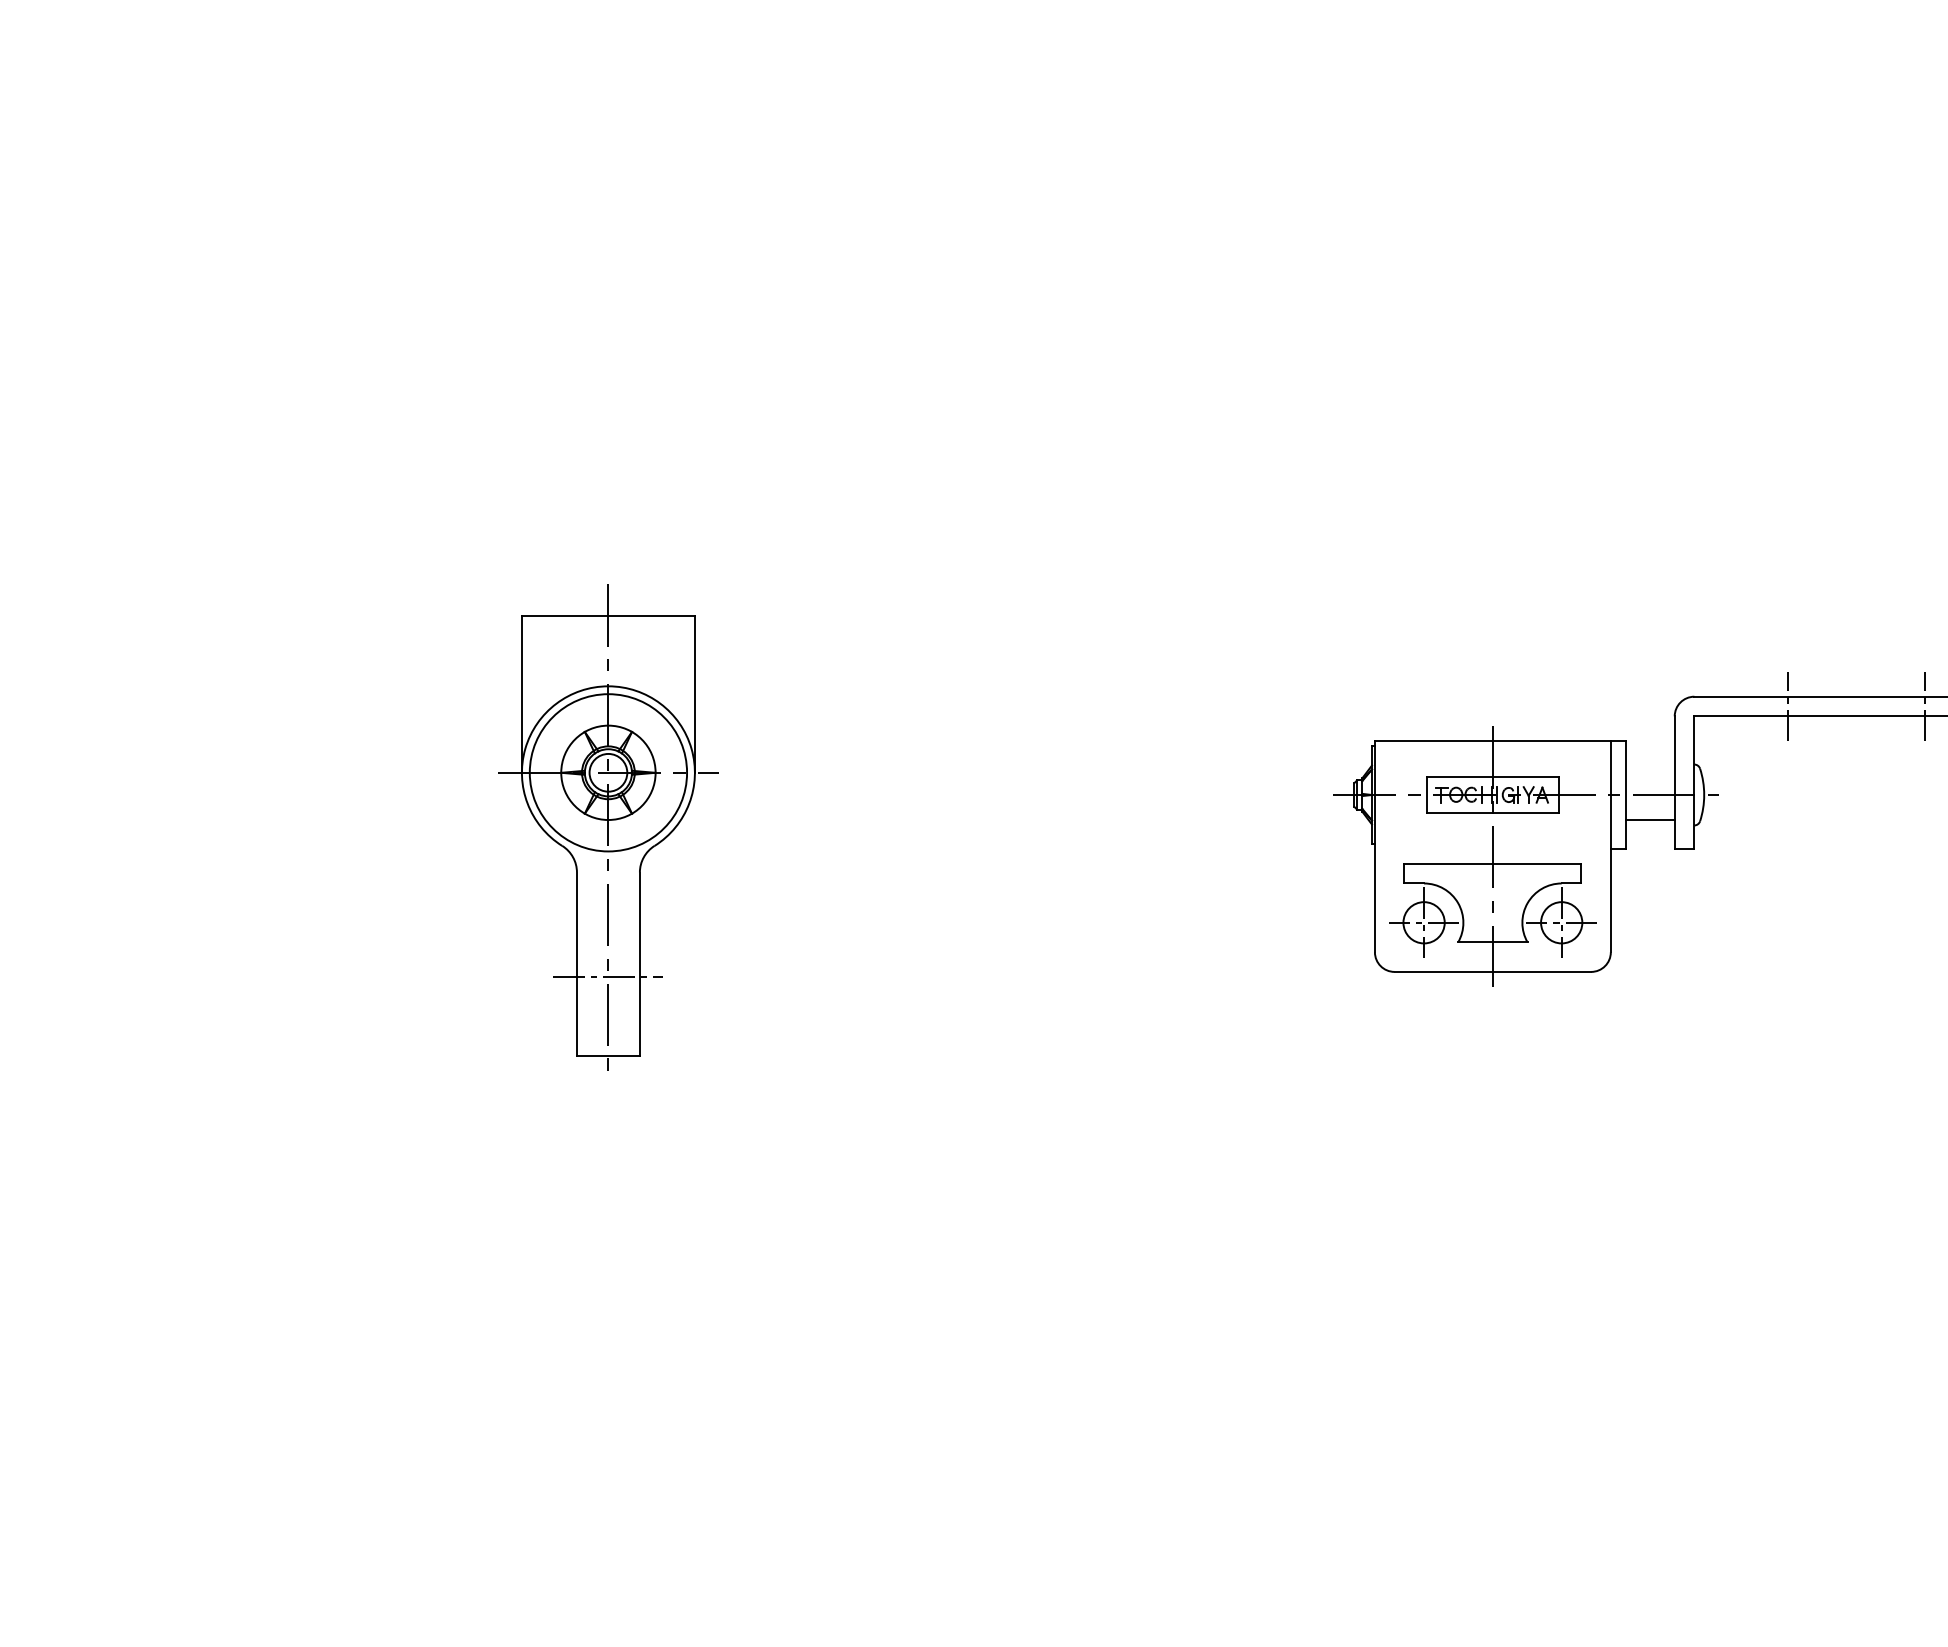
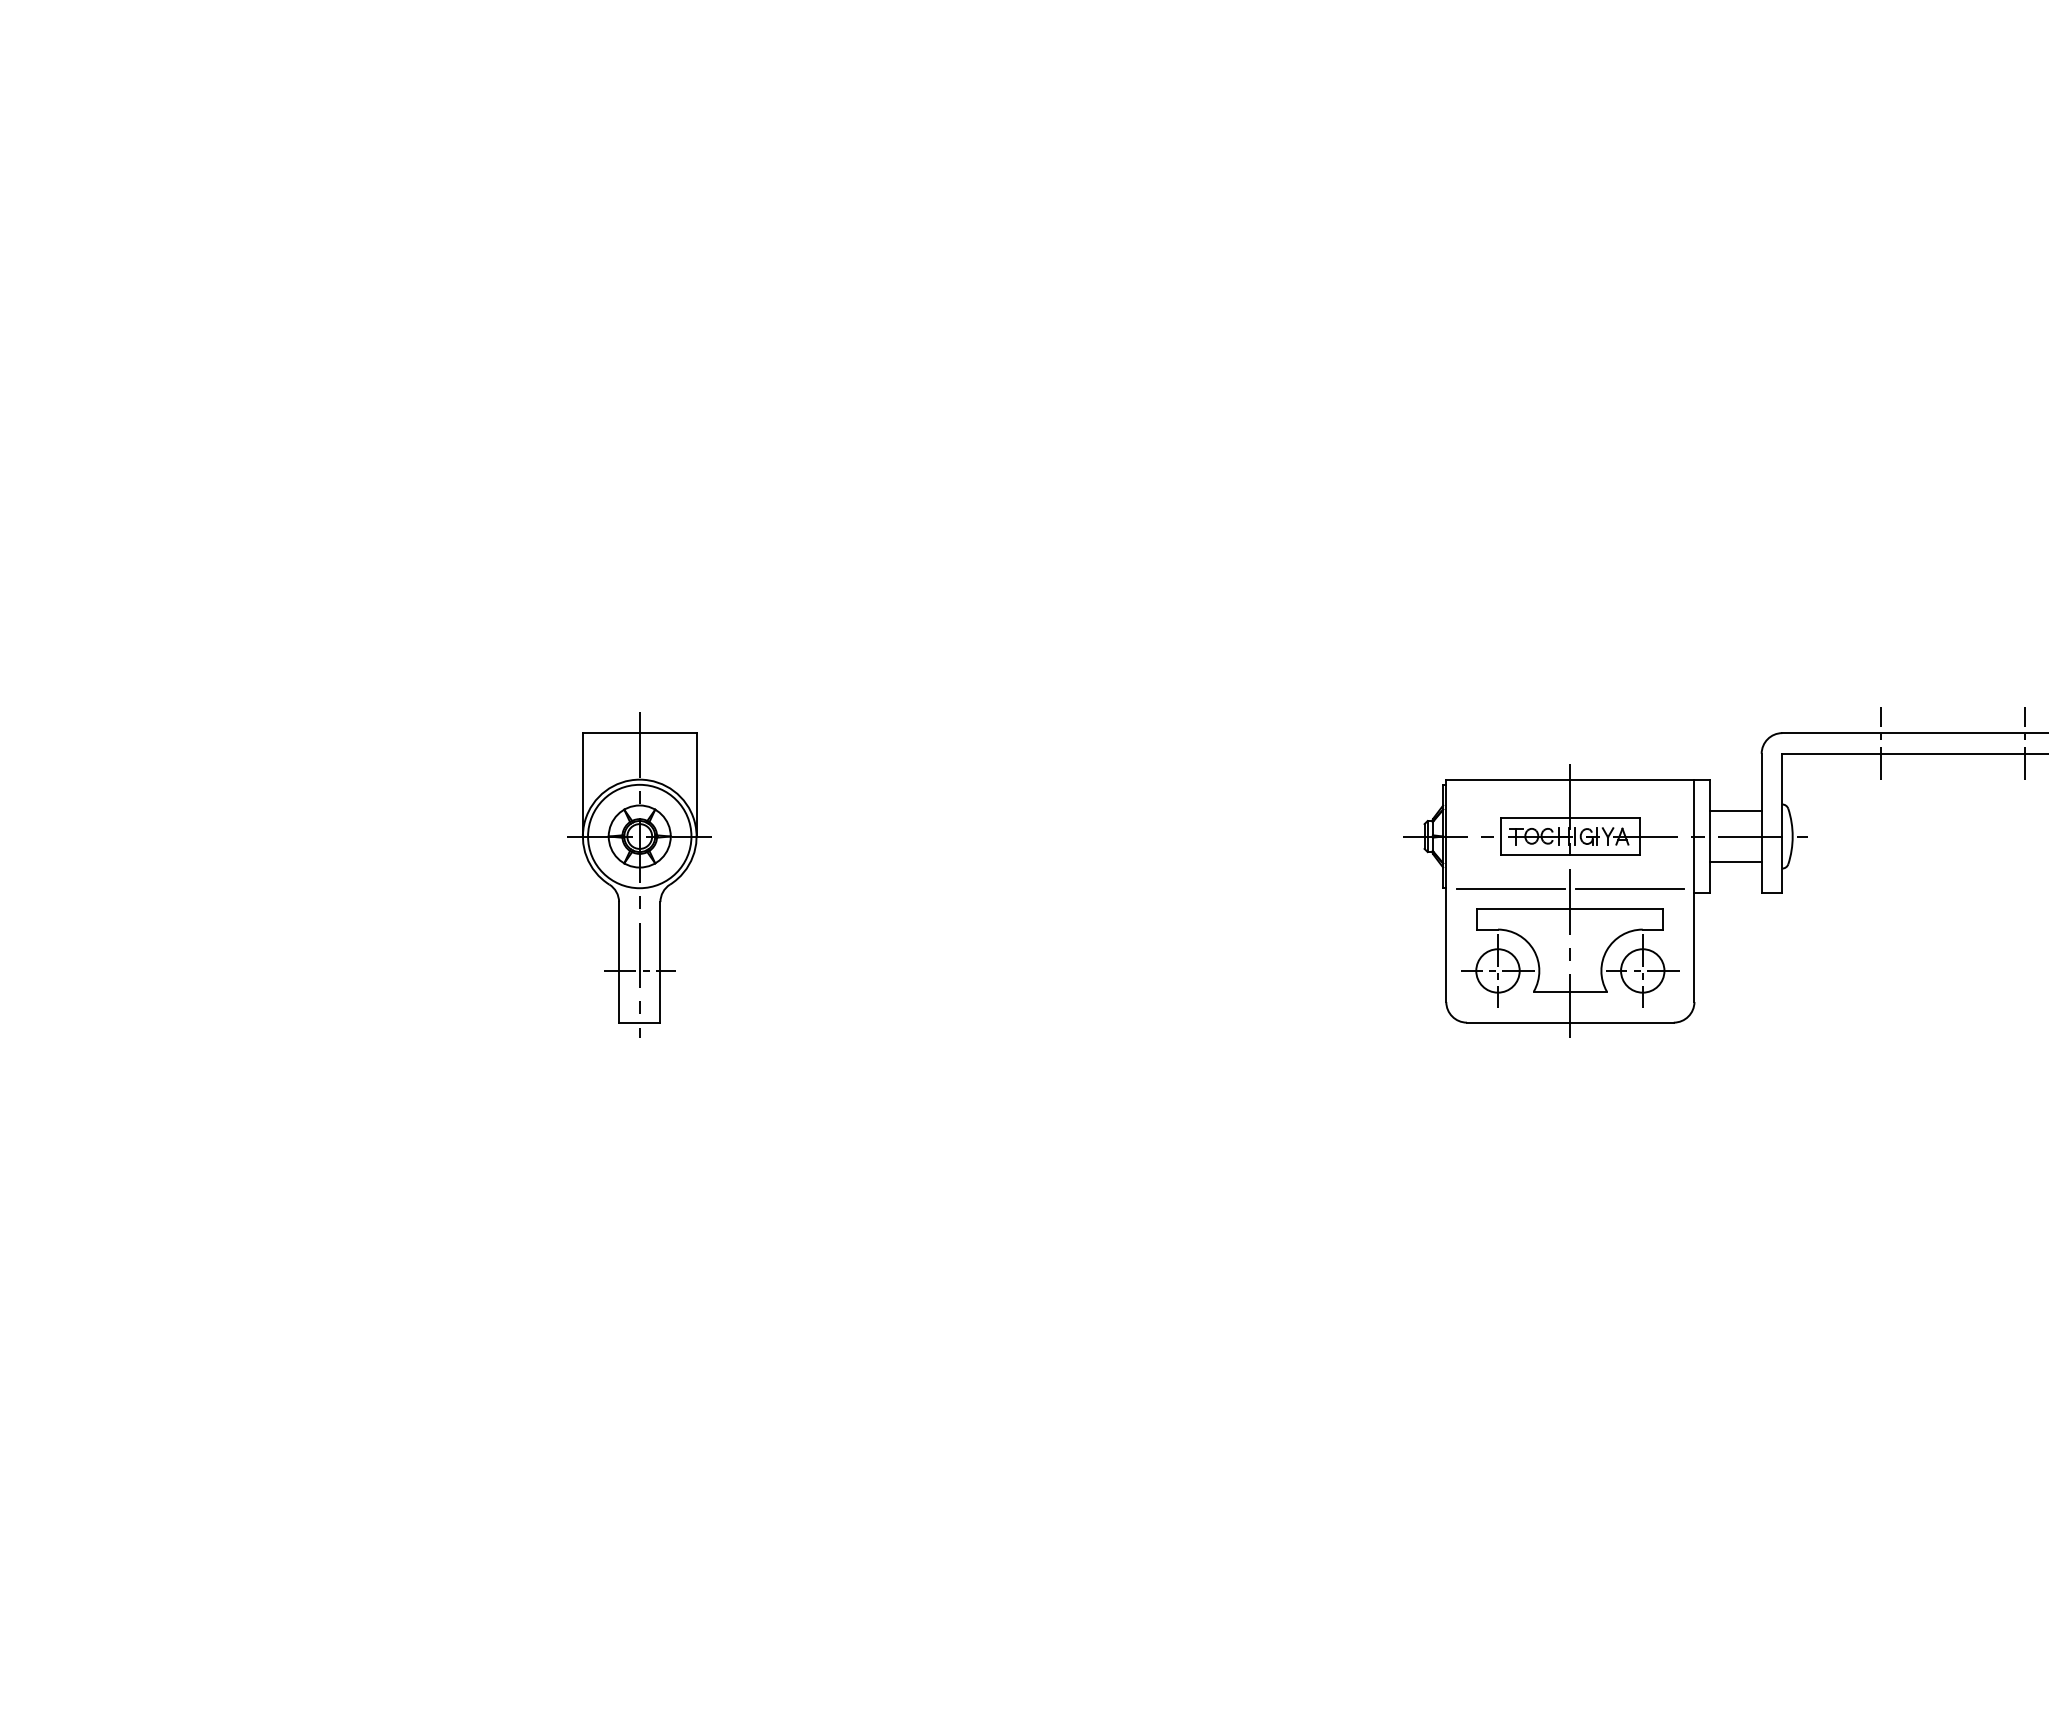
line: (1649, 770) -> (1735, 810), added
part: (607, 831) -> (638, 874), size x0.62
line: (1435, 845) -> (1509, 889), added
line: (1549, 845) -> (1629, 889), added

